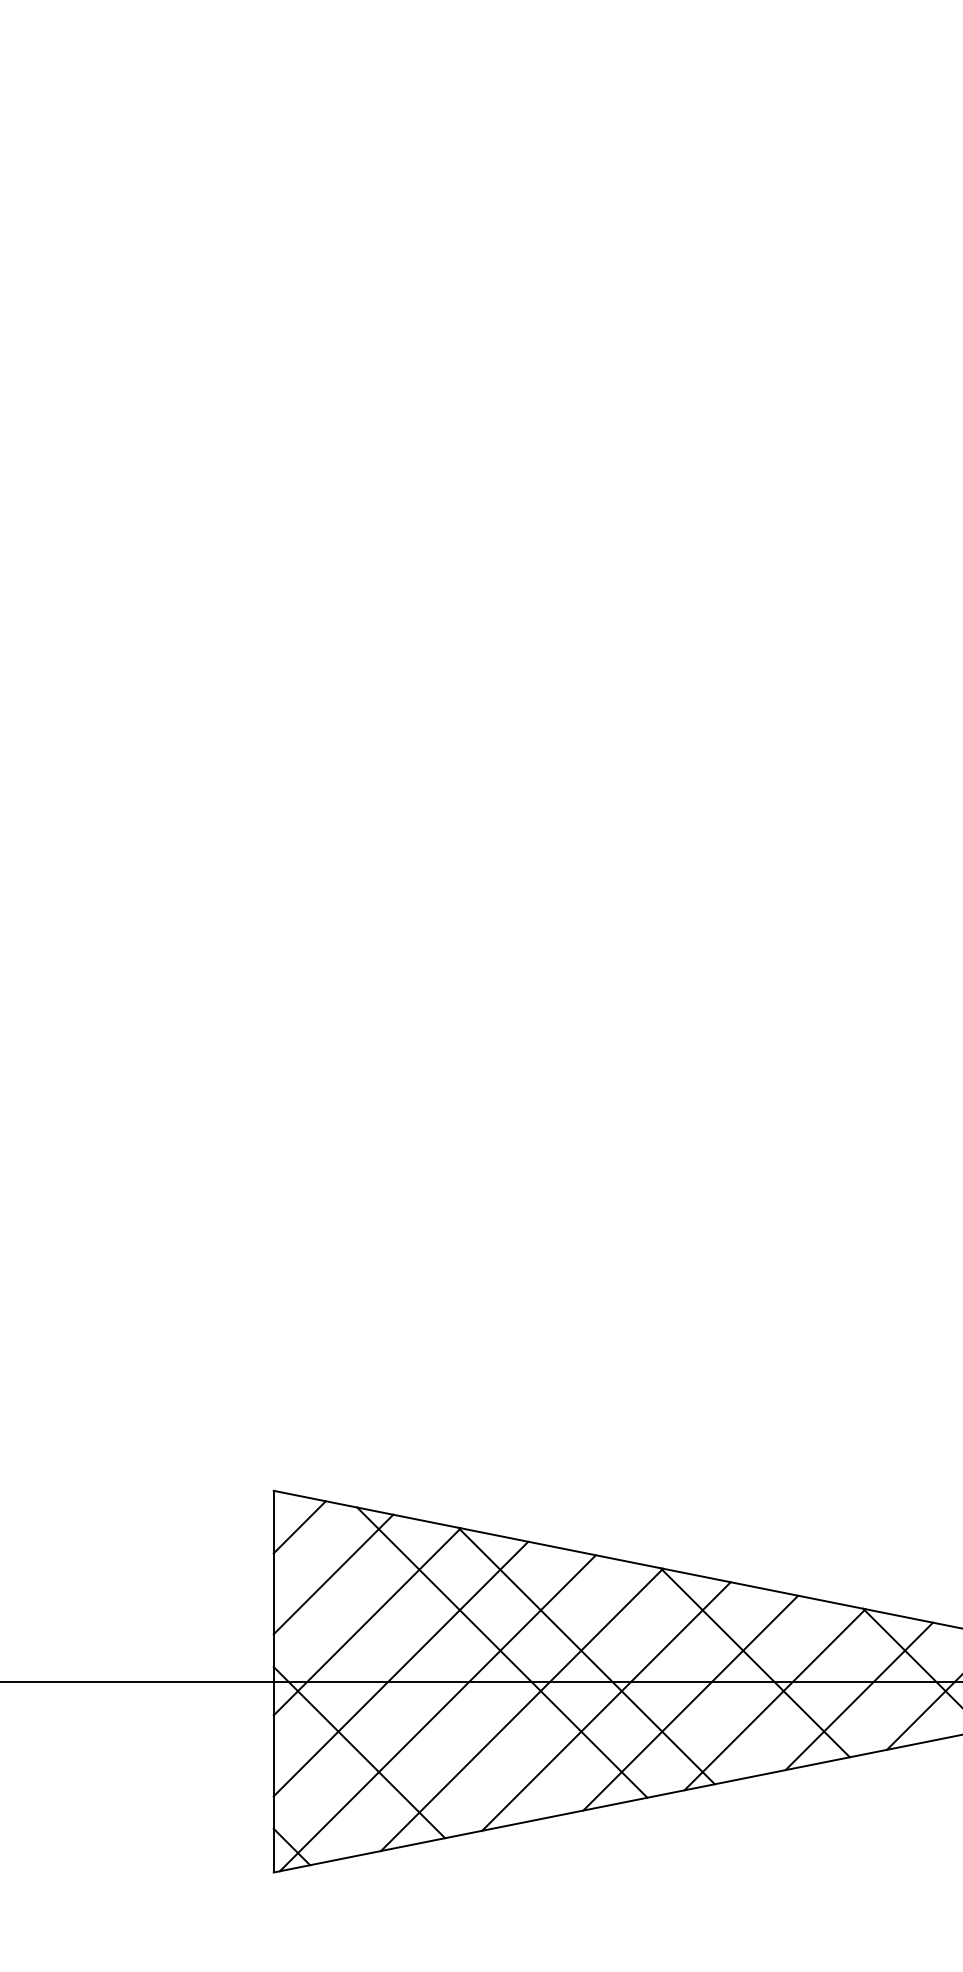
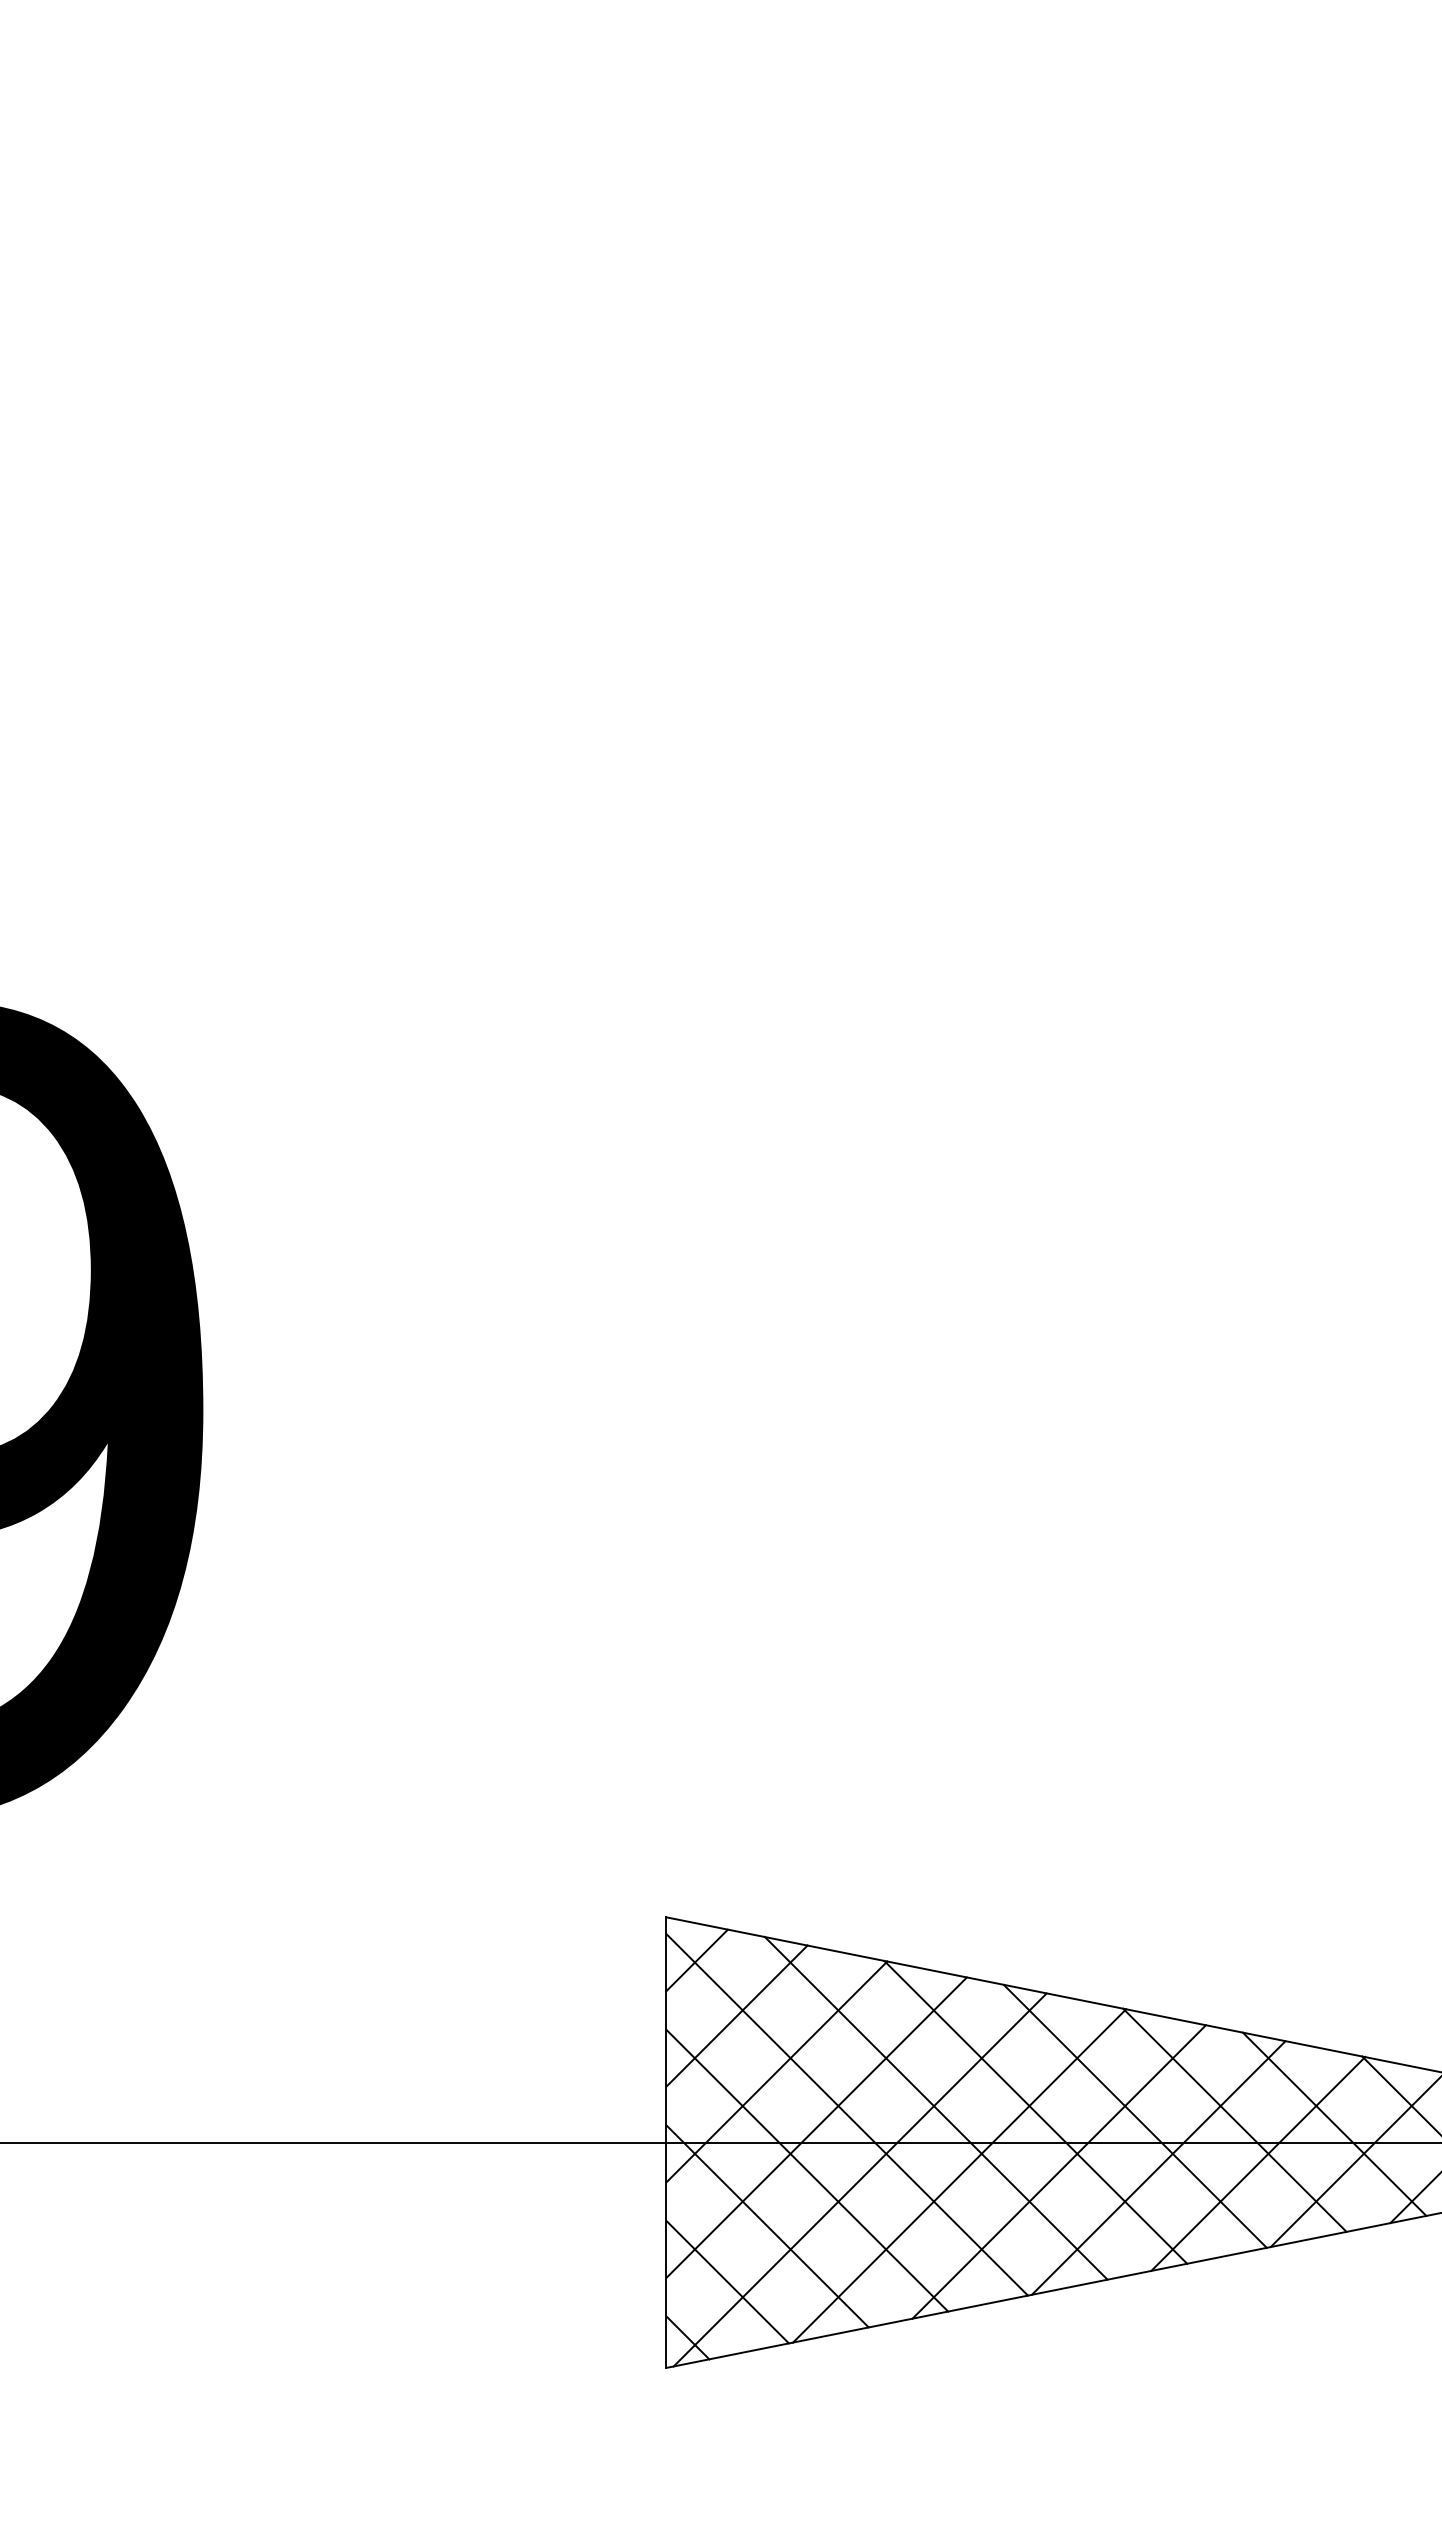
line: (426, 1657) -> (846, 2114), added
line: (670, 1658) -> (1134, 2115), added
line: (839, 1665) -> (1334, 2123), added
line: (393, 1705) -> (807, 2170), added
line: (325, 1799) -> (727, 2281), added

